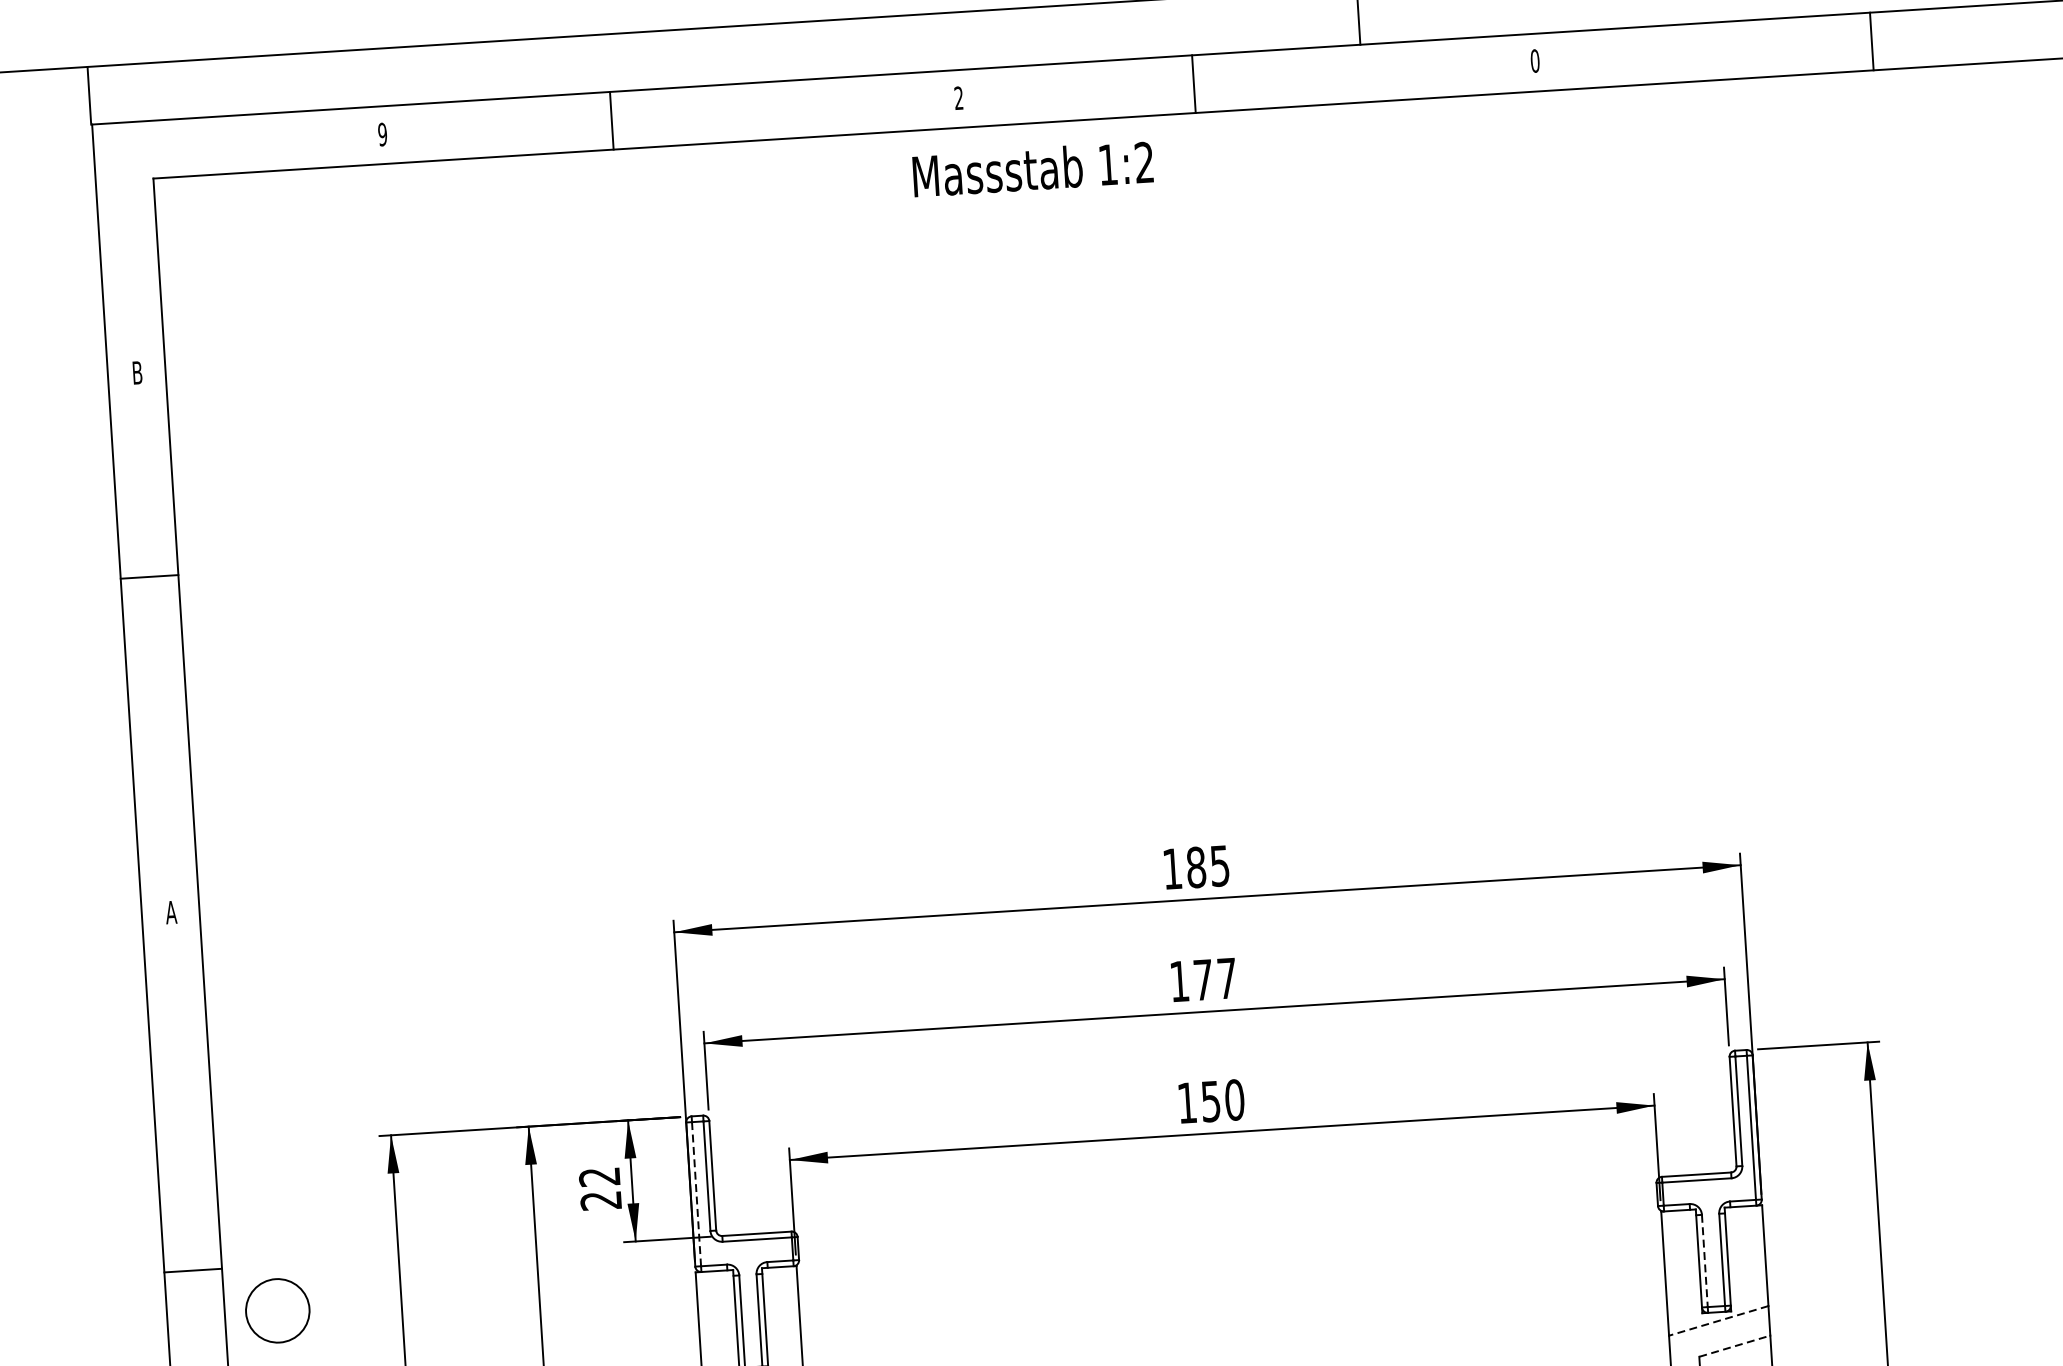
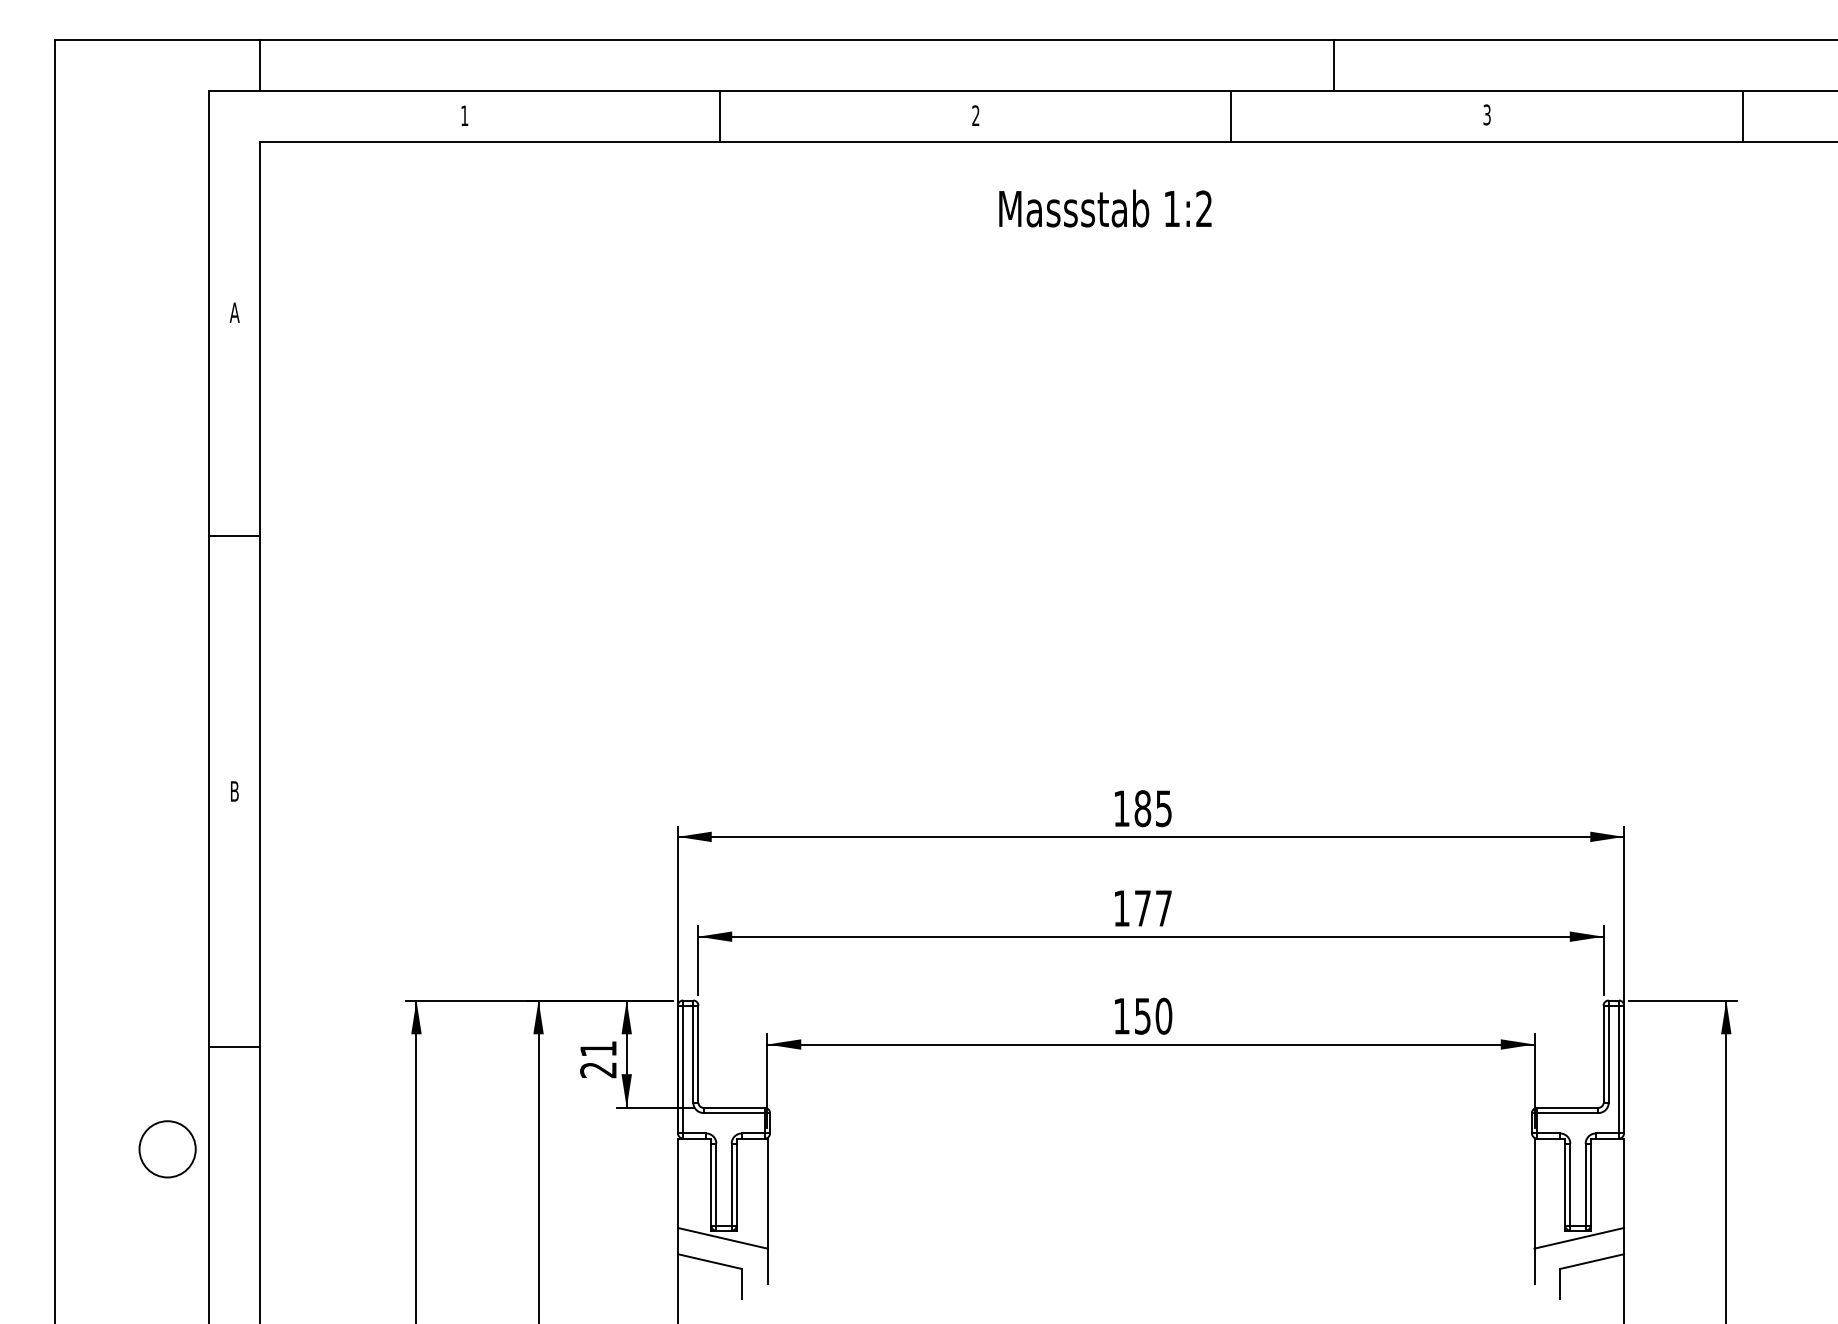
line: (1871, 40) -> (1742, 115), moved
text: (1534, 60) -> (1486, 114), 0 -> 3
line: (1194, 83) -> (1231, 115), moved
line: (89, 94) -> (259, 64), moved
line: (611, 119) -> (719, 115), moved
text: (382, 134) -> (464, 115), 9 -> 1
text: (1033, 169) -> (1105, 208), moved
text: (137, 372) -> (234, 312), B -> A
line: (148, 576) -> (233, 535), moved
text: (171, 912) -> (234, 791), A -> B
text: (599, 1177) -> (598, 1049), 22 -> 21
line: (696, 1194) -> (683, 1069), dashed -> solid
line: (1705, 1260) -> (1570, 1184), dashed -> solid
line: (192, 1271) -> (233, 1047), moved
circle: (277, 1311) -> (167, 1149), moved
line: (1718, 1321) -> (1579, 1238), dashed -> solid
line: (1735, 1346) -> (1592, 1261), dashed -> solid

